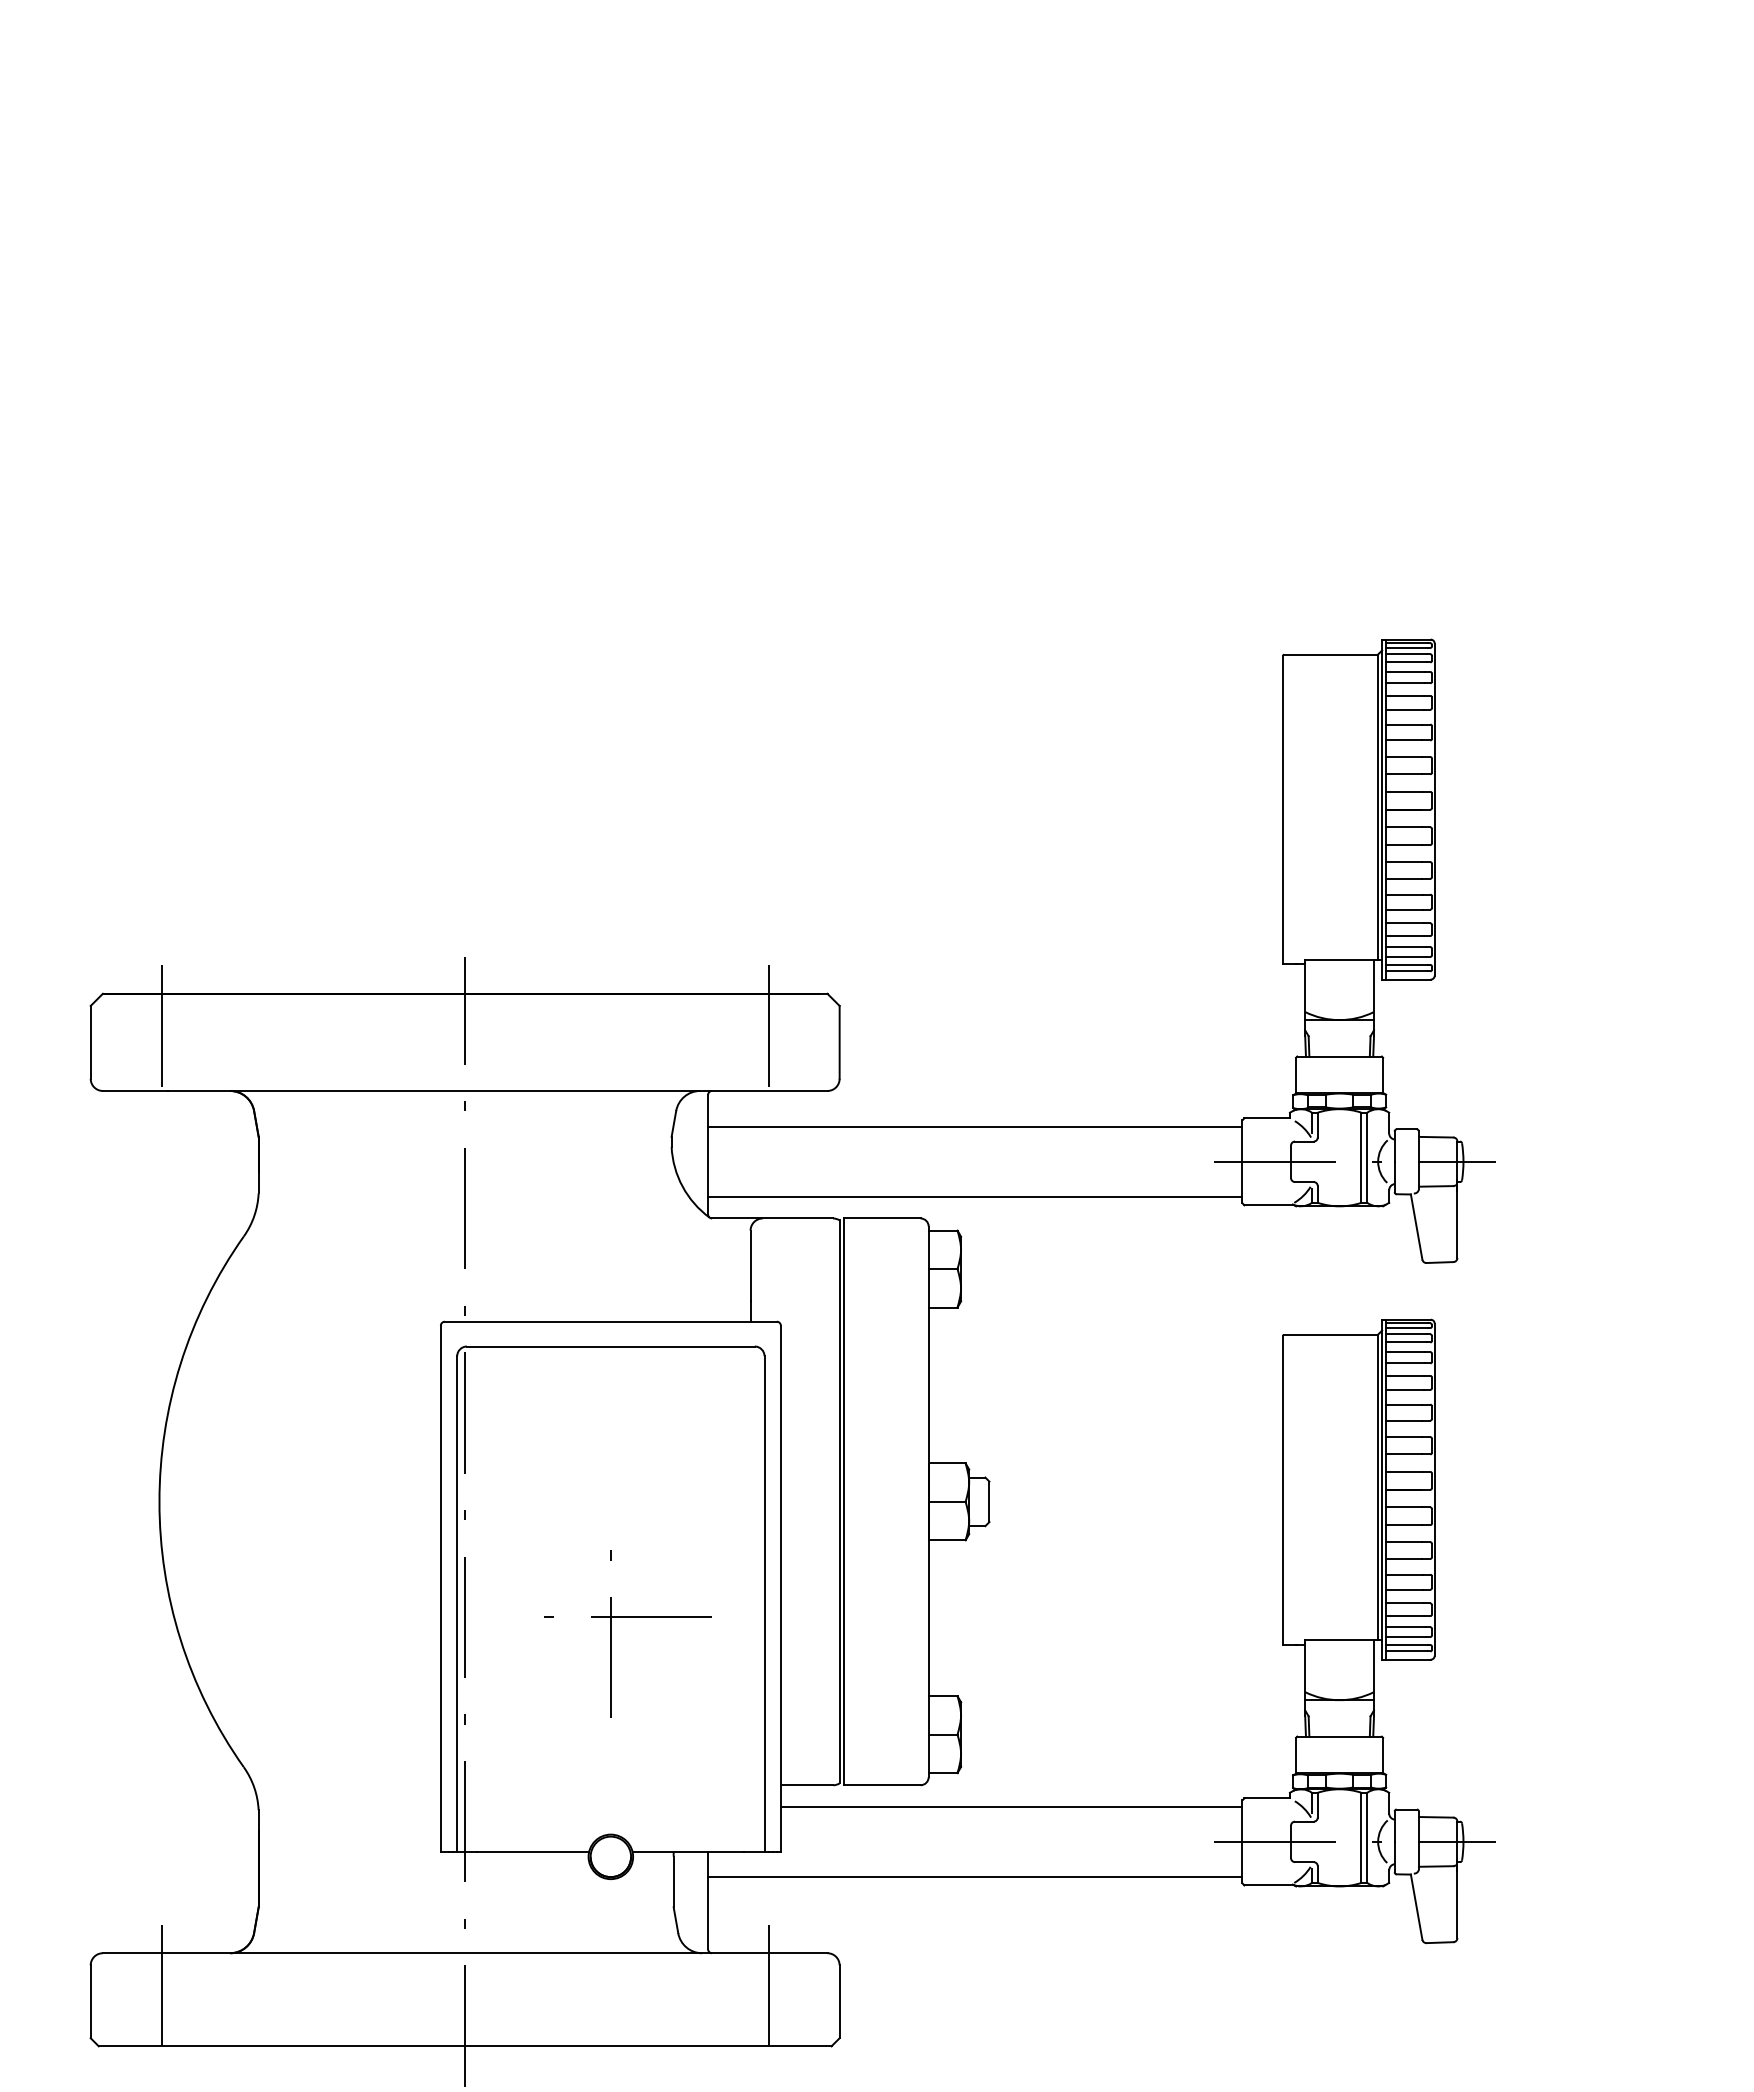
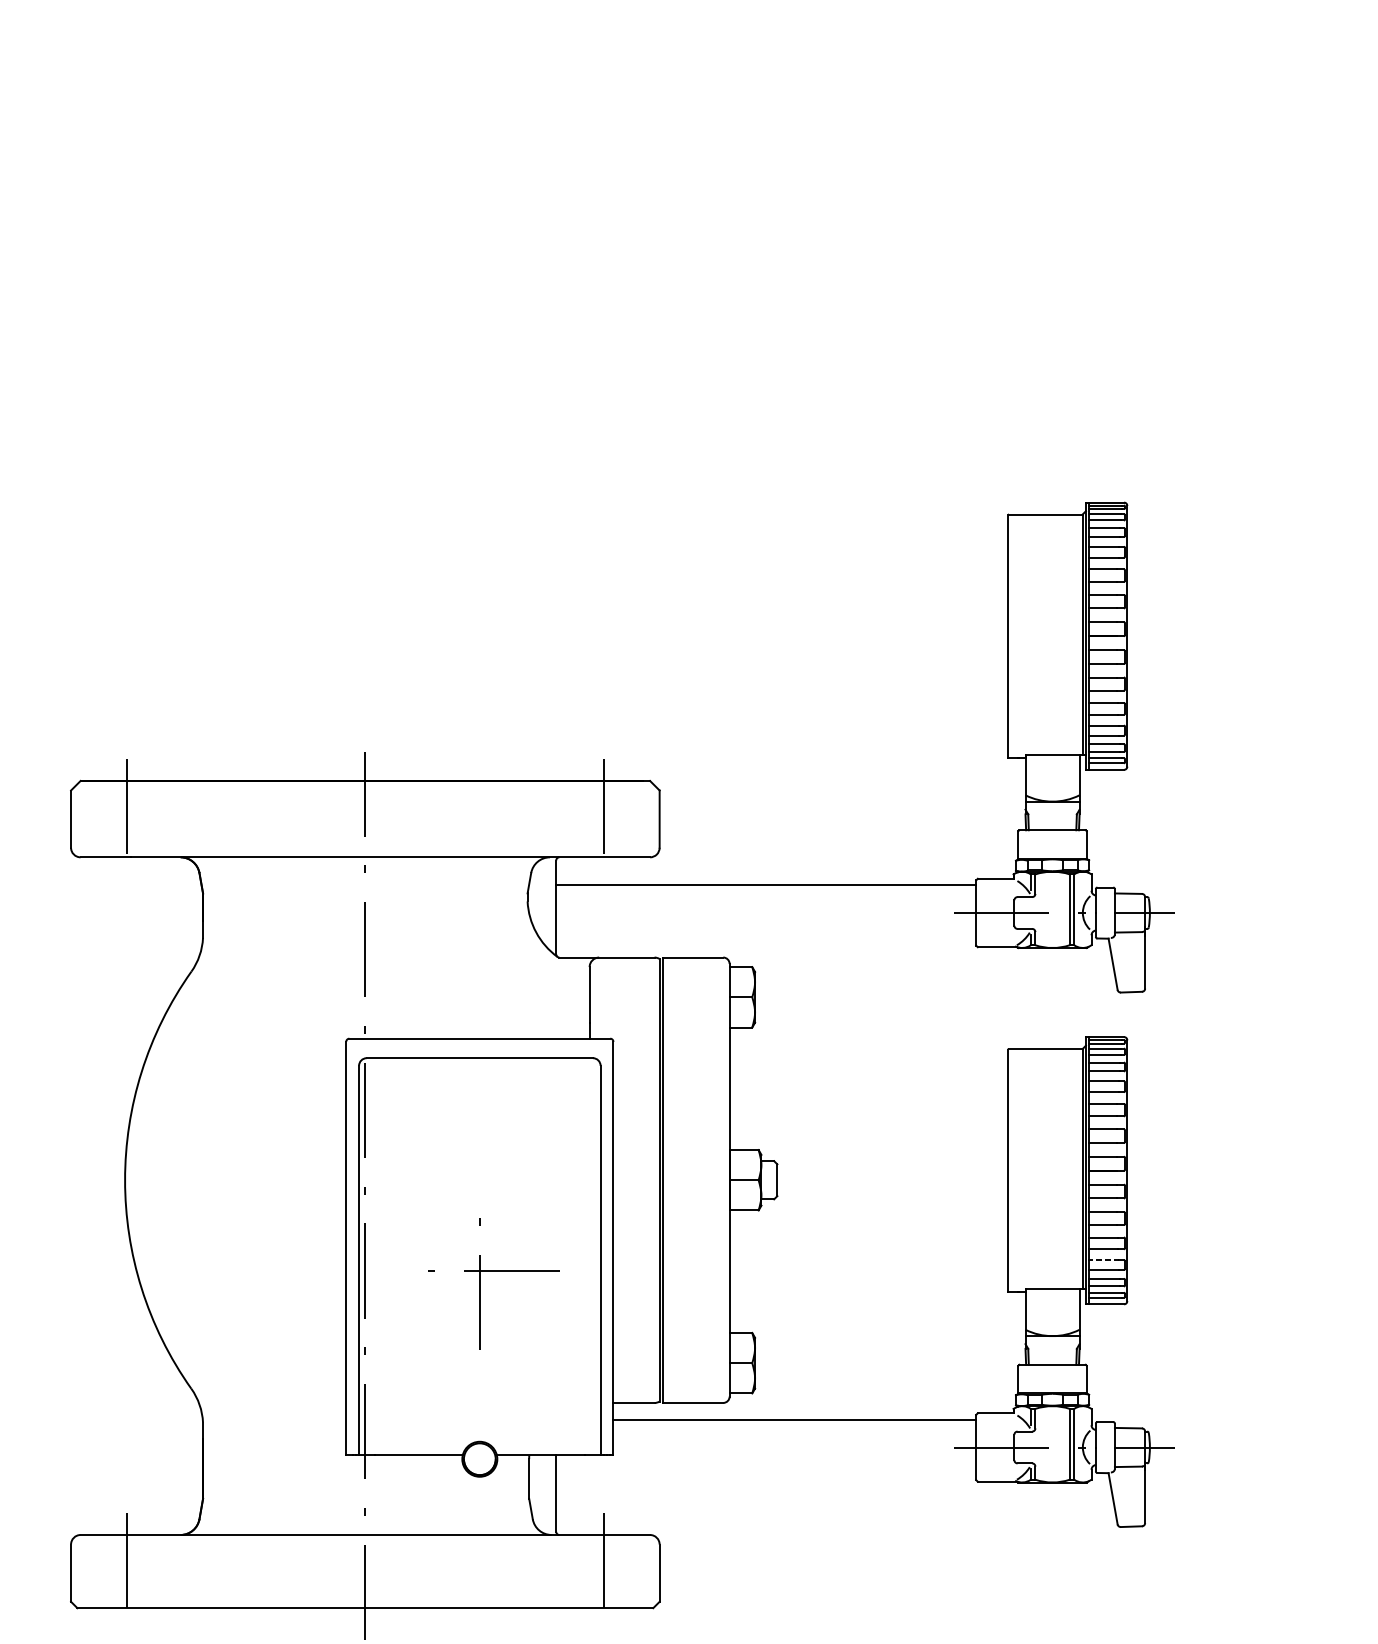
line: (975, 1196) -> (766, 940), removed
line: (1404, 1603) -> (1103, 1260), solid -> dashed
line: (975, 1876) -> (766, 1474), removed

